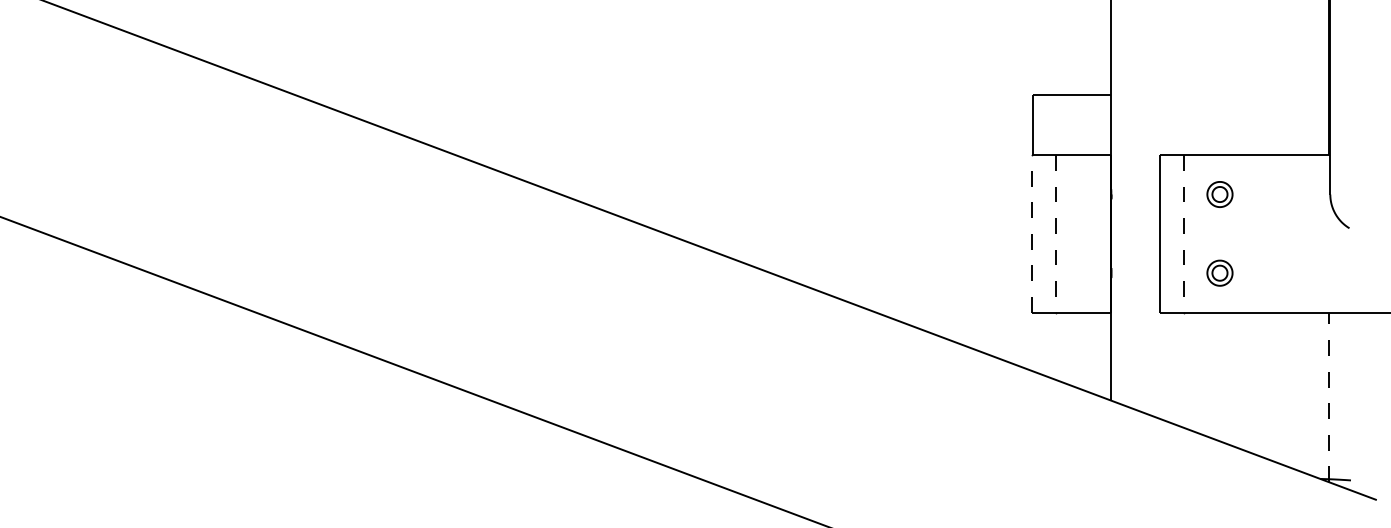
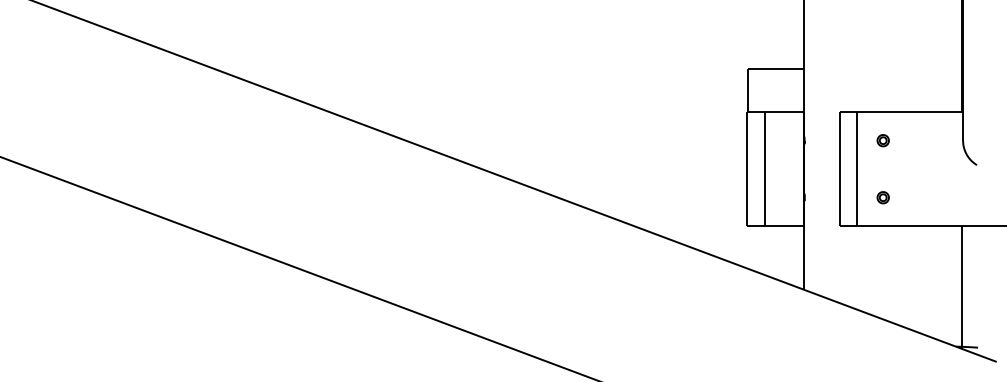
part: (1219, 194) -> (882, 140), size x0.62
line: (1032, 233) -> (747, 168), dashed -> solid
line: (1056, 233) -> (764, 168), dashed -> solid
line: (1183, 233) -> (856, 168), dashed -> solid
part: (1219, 273) -> (882, 197), size x0.62
line: (1328, 397) -> (961, 287), dashed -> solid

